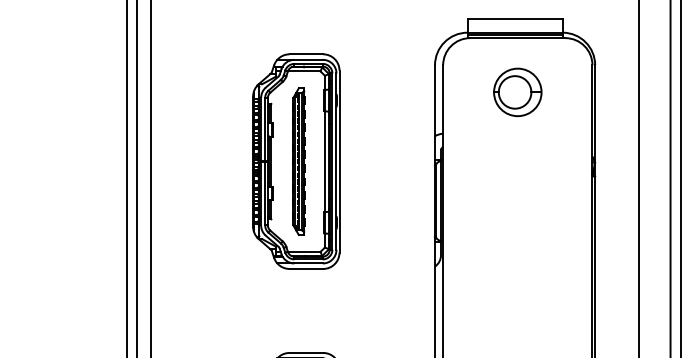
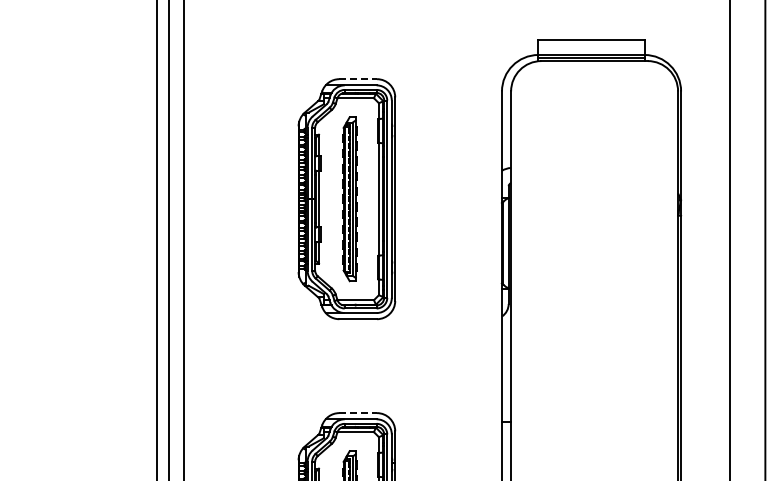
line: (306, 54) -> (358, 79), solid -> dashed
part: (517, 92) -> (594, 121), removed
line: (306, 353) -> (358, 413), solid -> dashed

